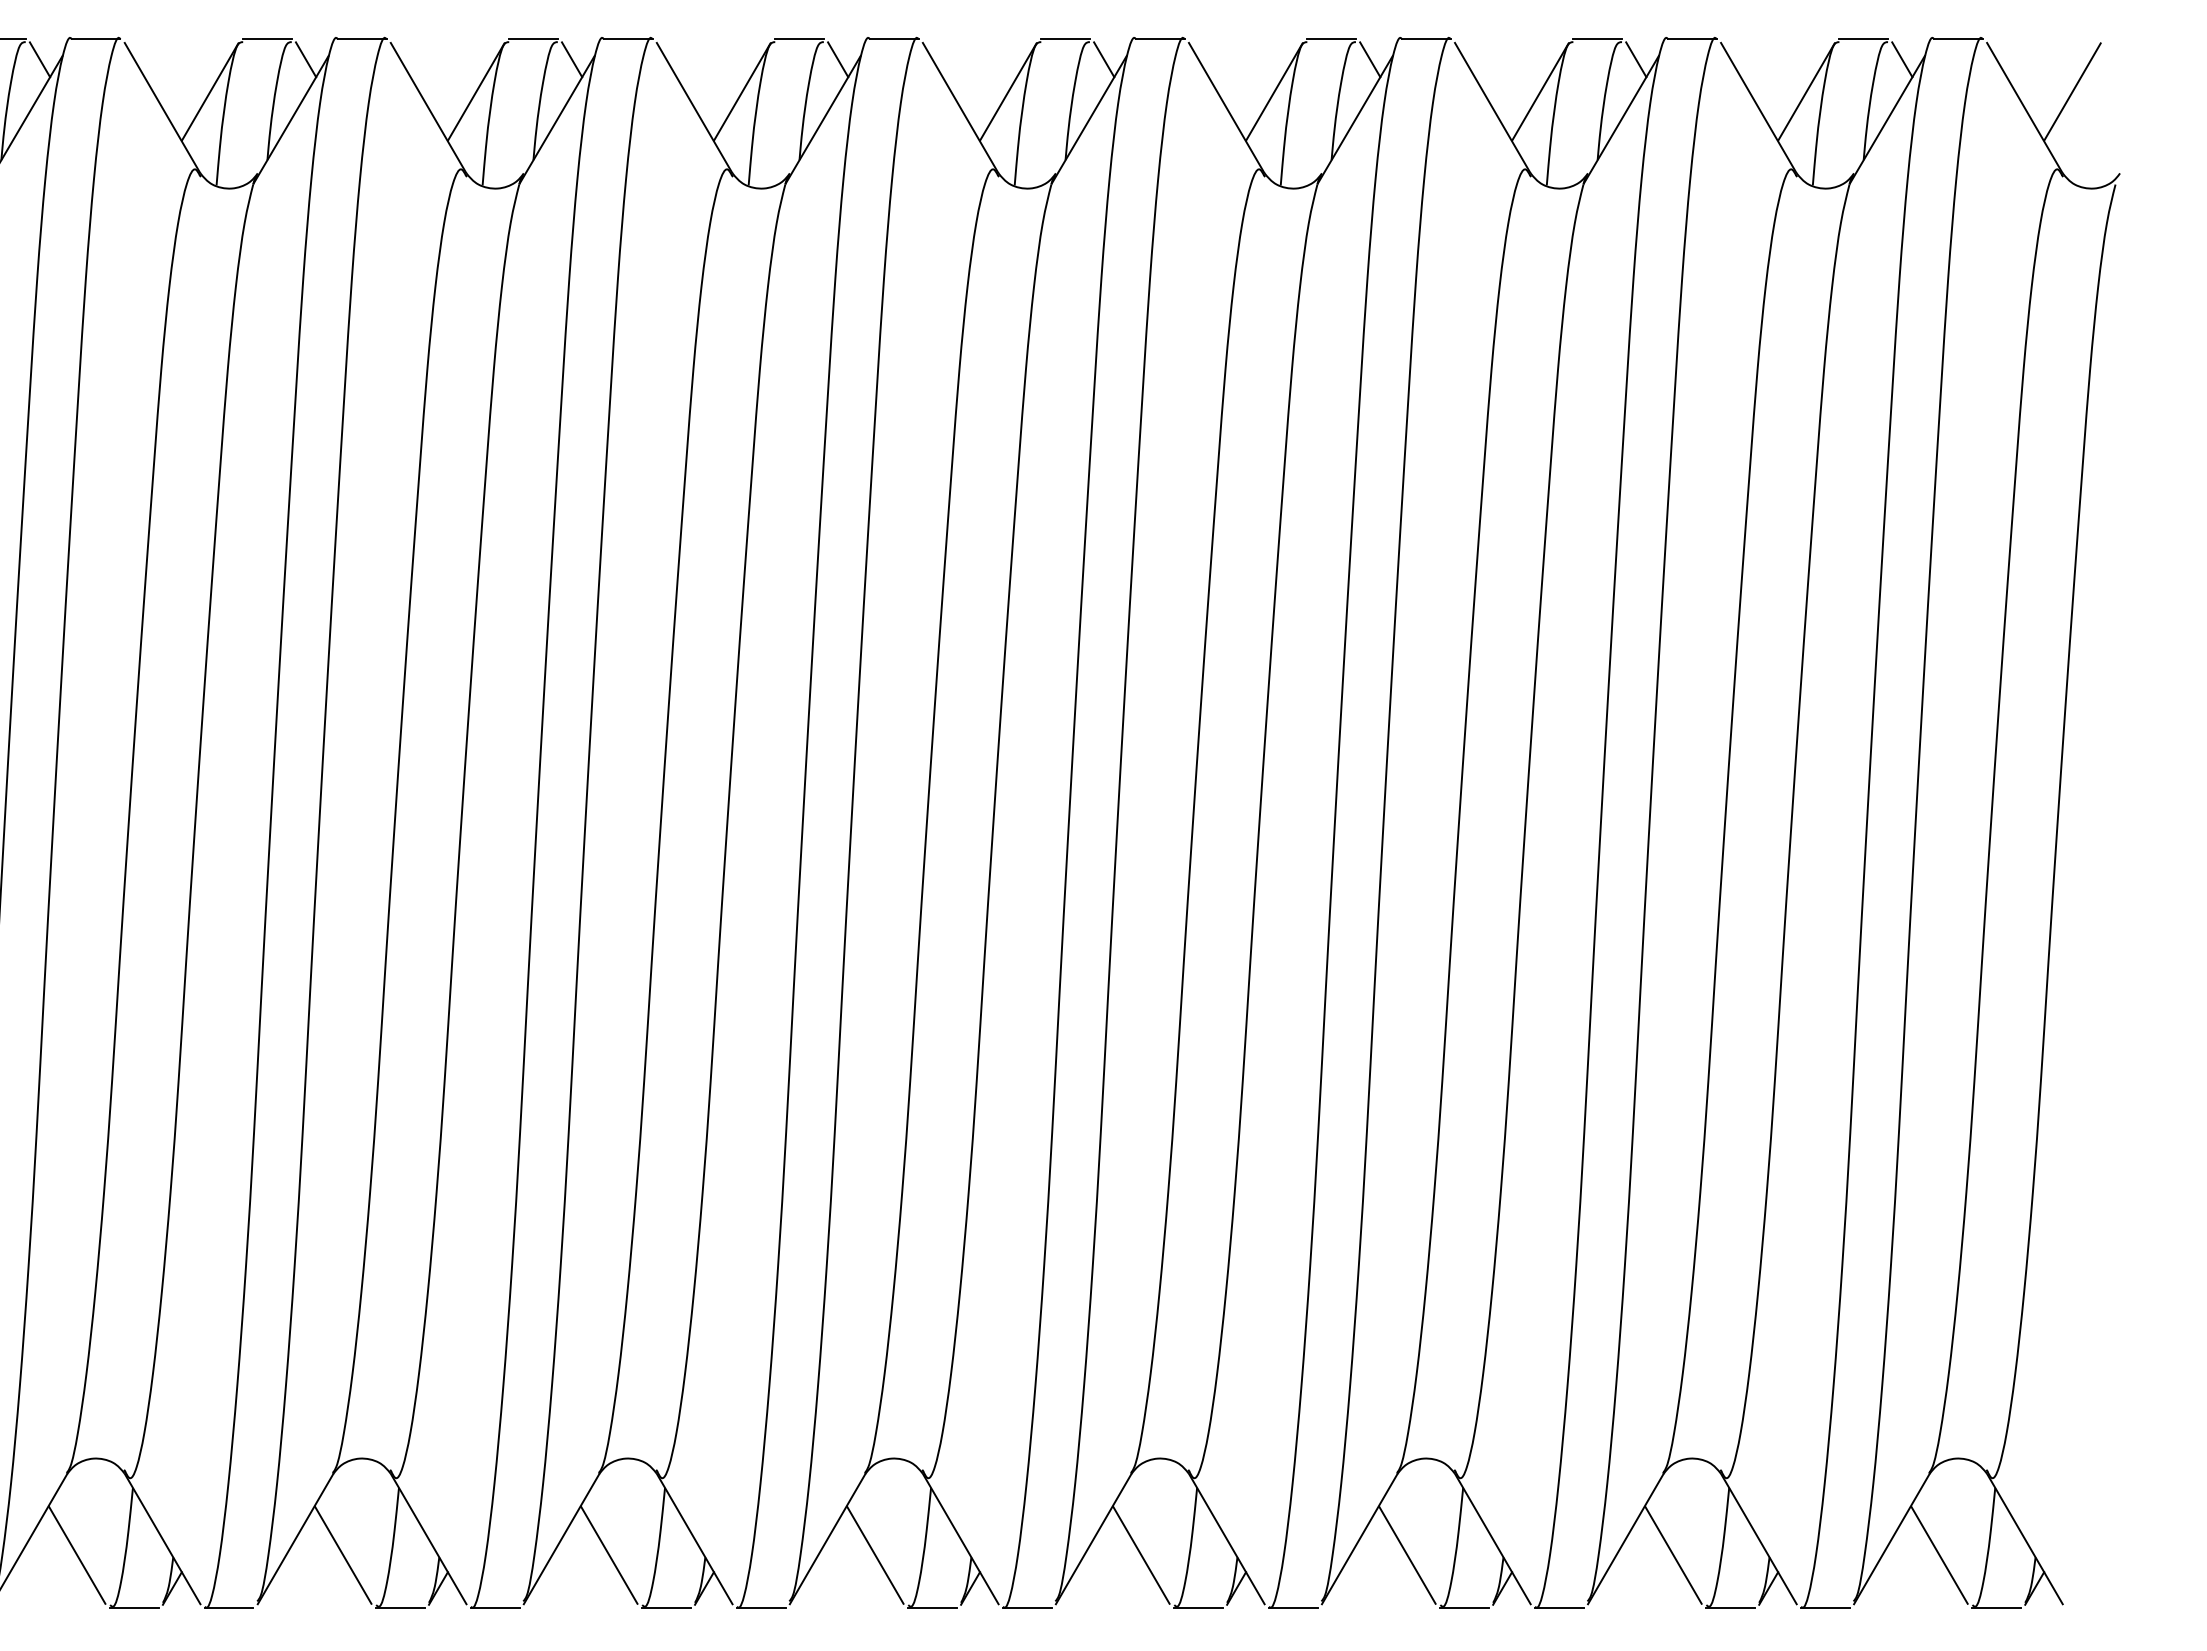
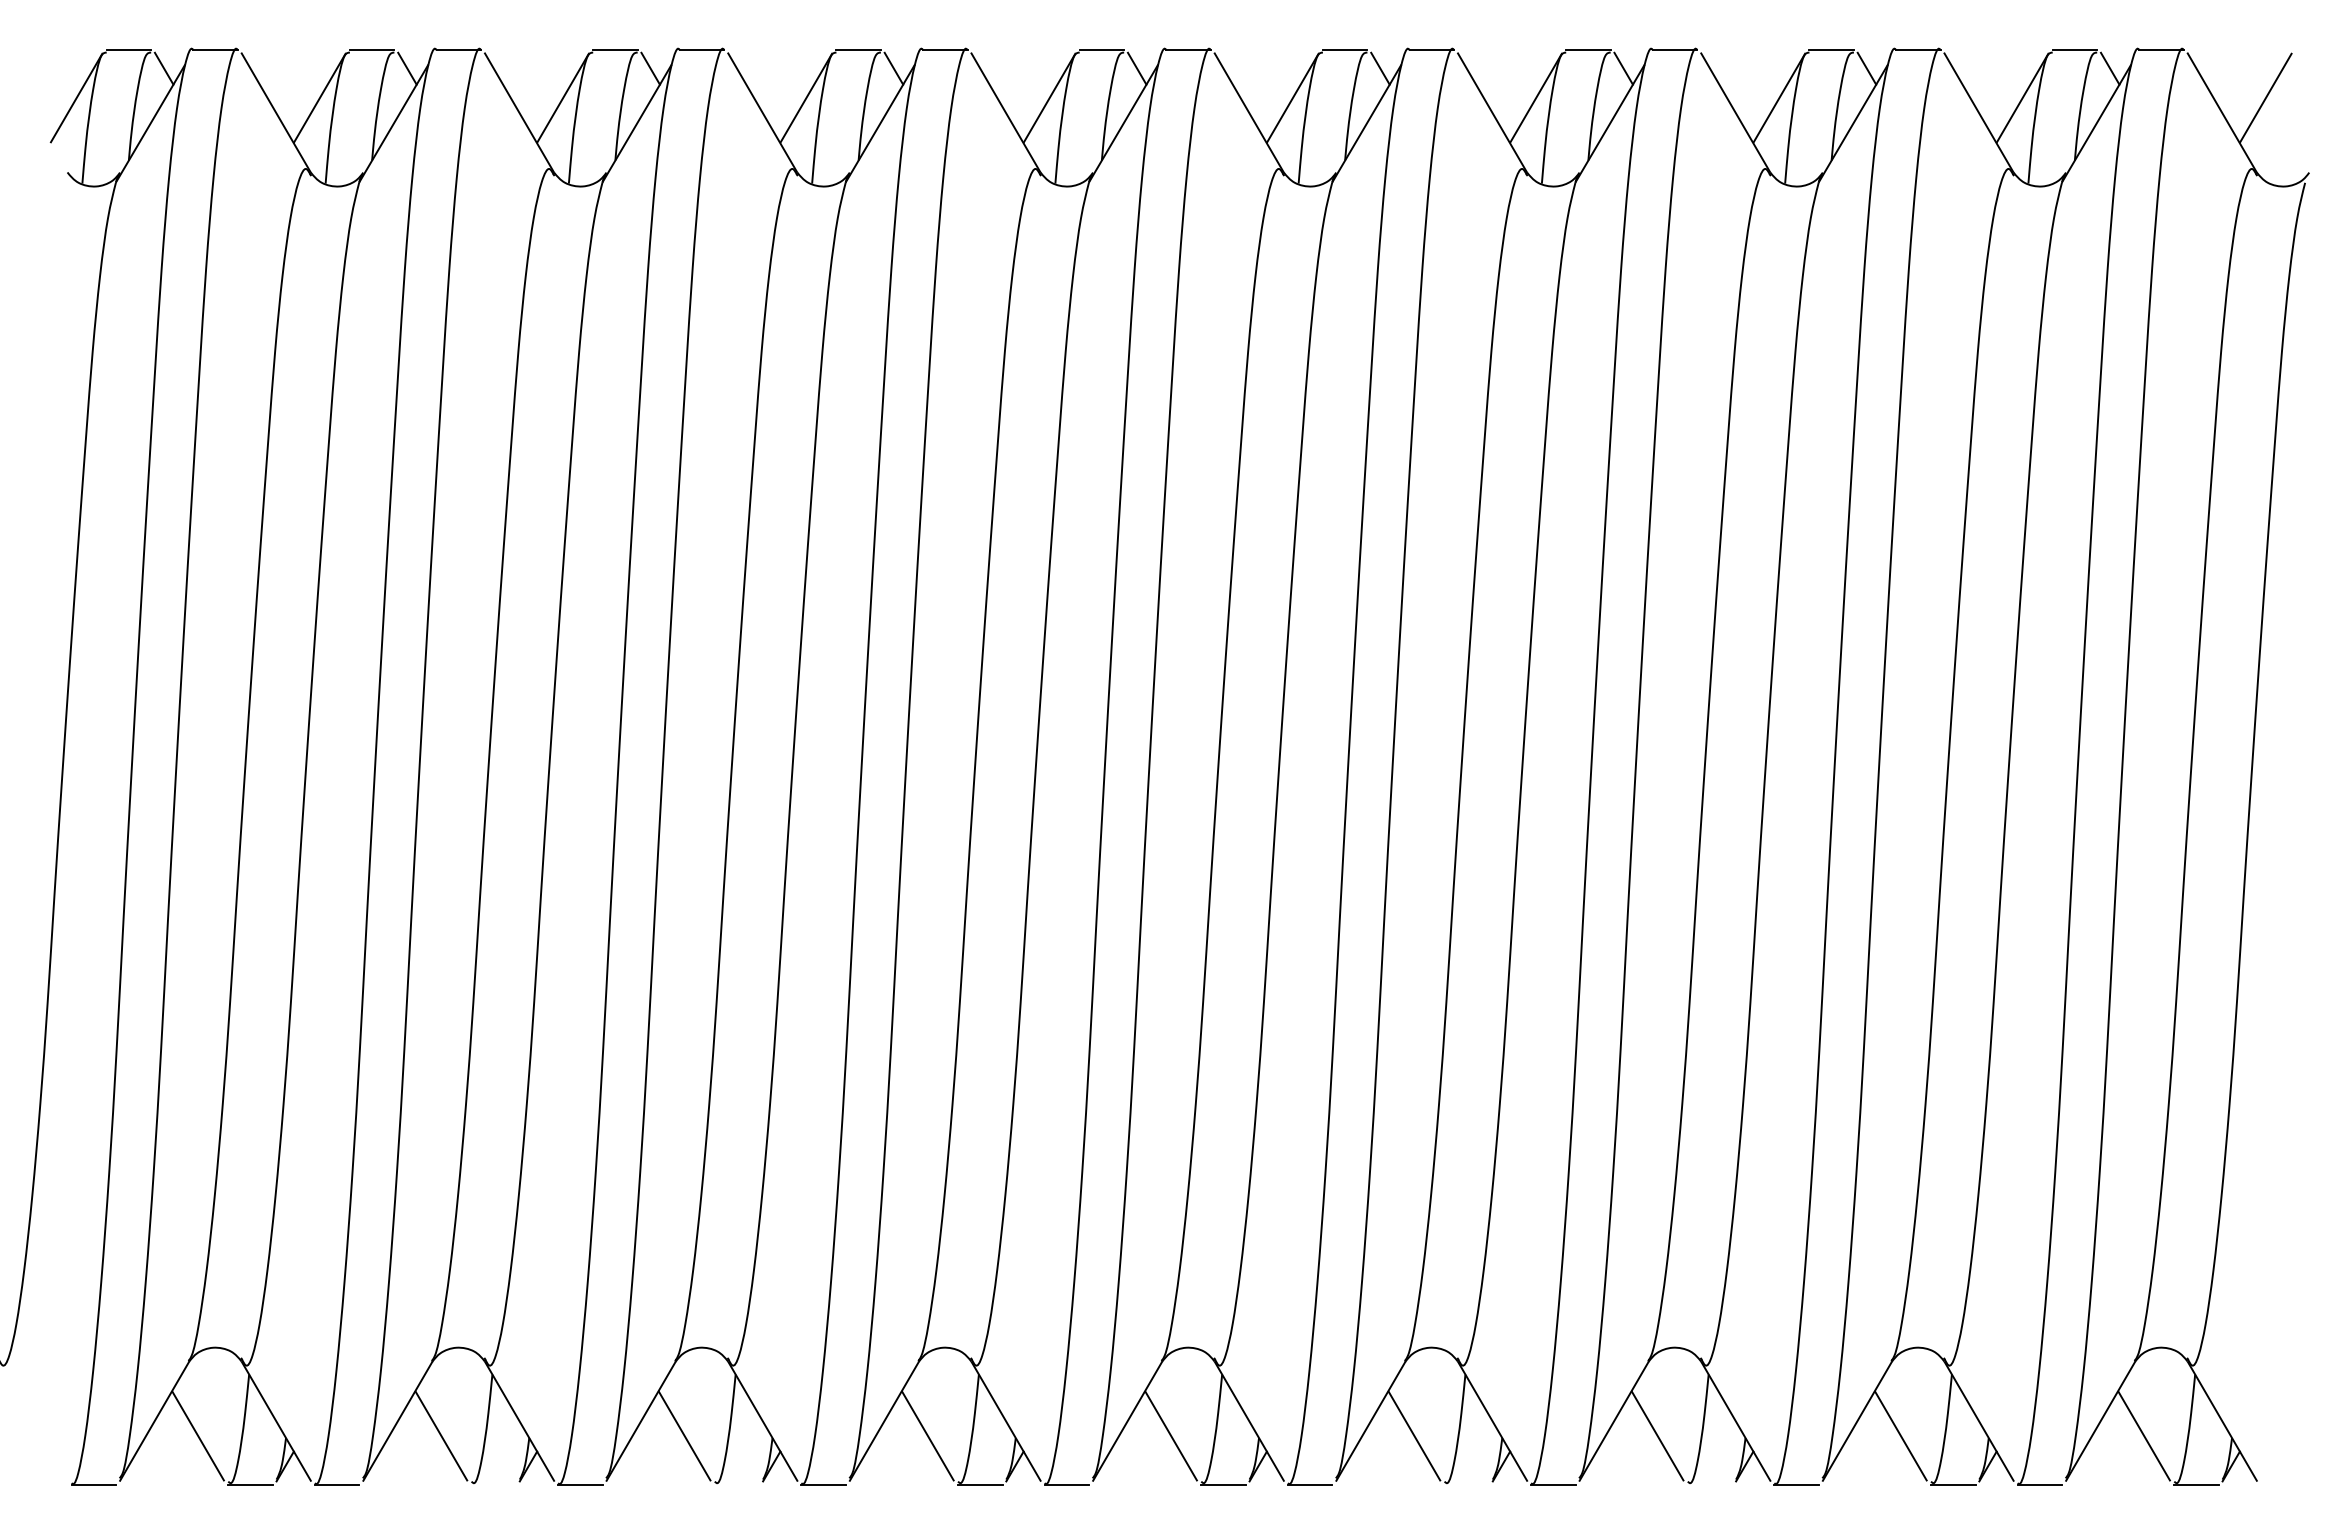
line: (134, 1608) -> (493, 1484), removed
line: (399, 1608) -> (736, 1484), removed
line: (1198, 1608) -> (1466, 1484), removed
line: (1464, 1608) -> (1709, 1484), removed

